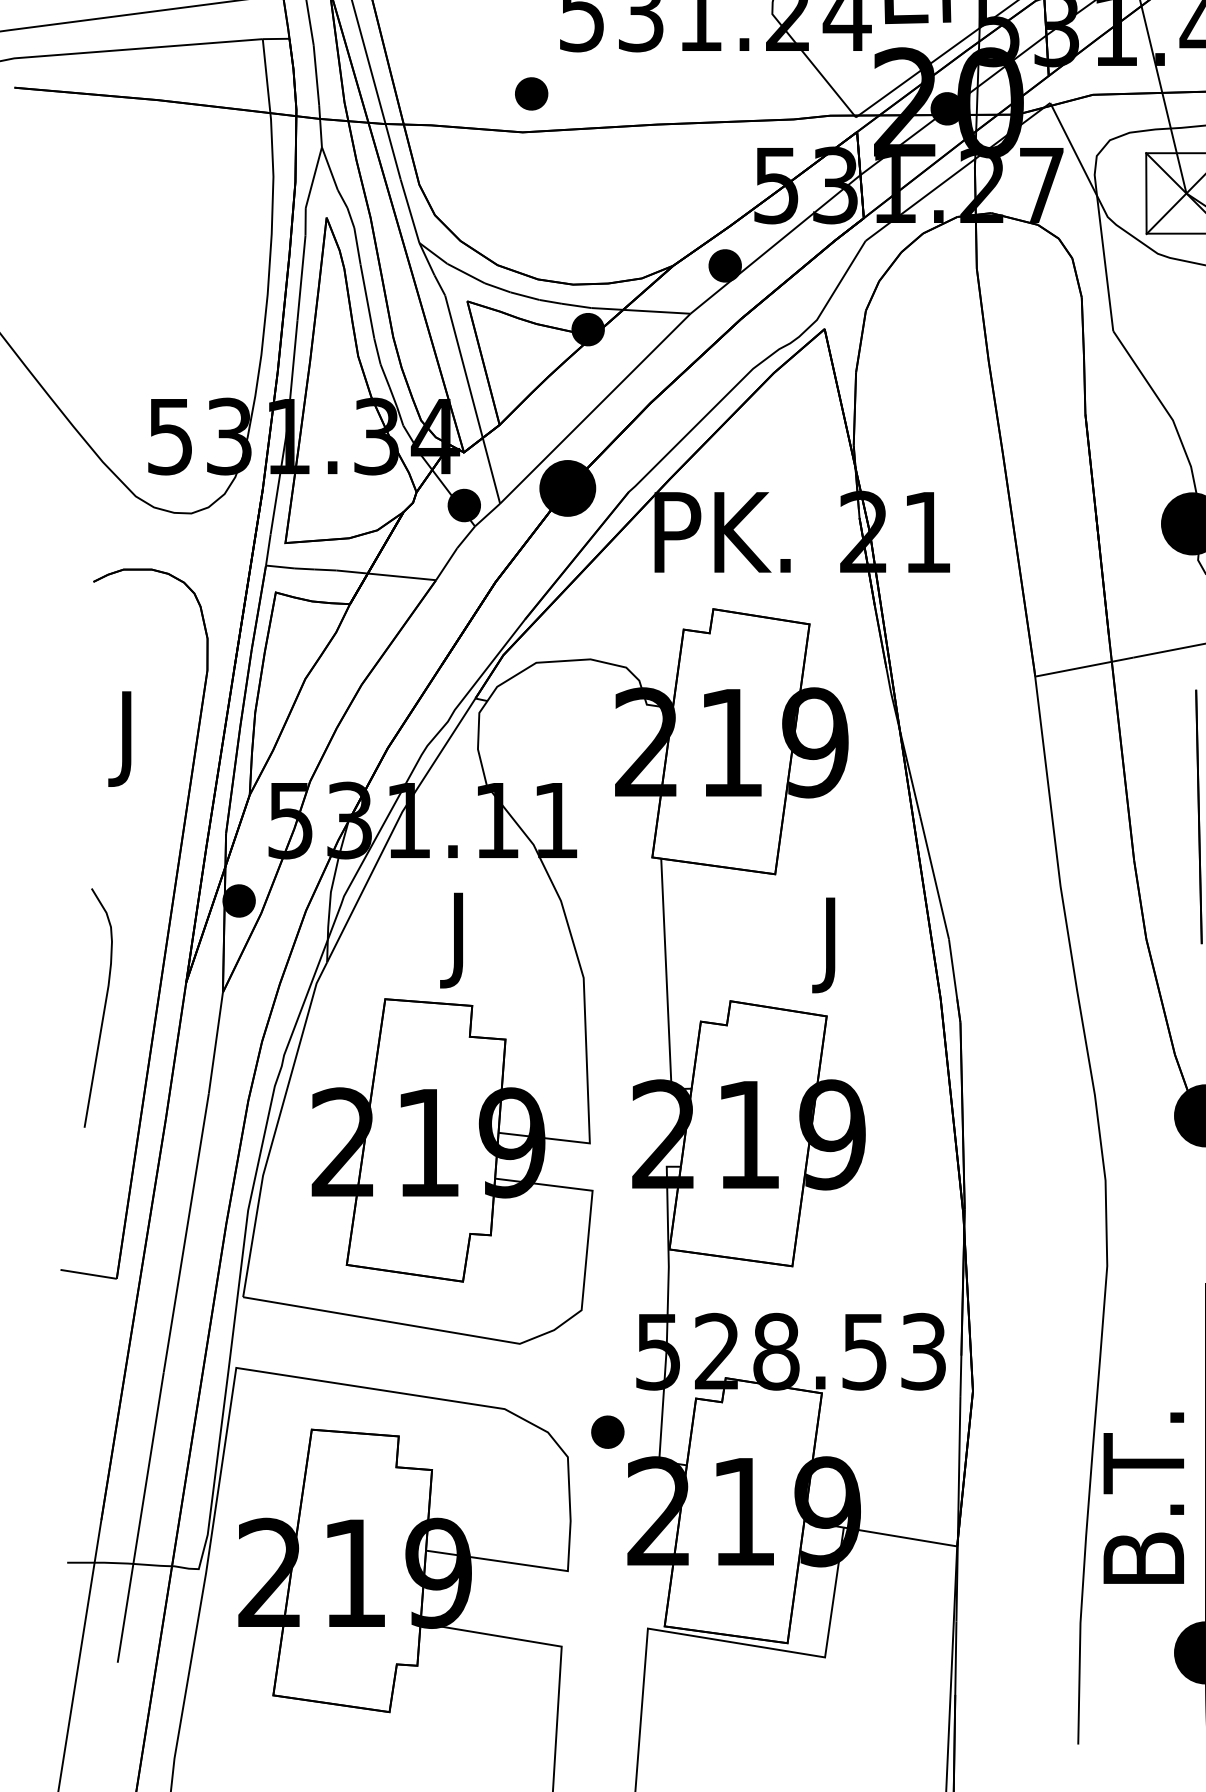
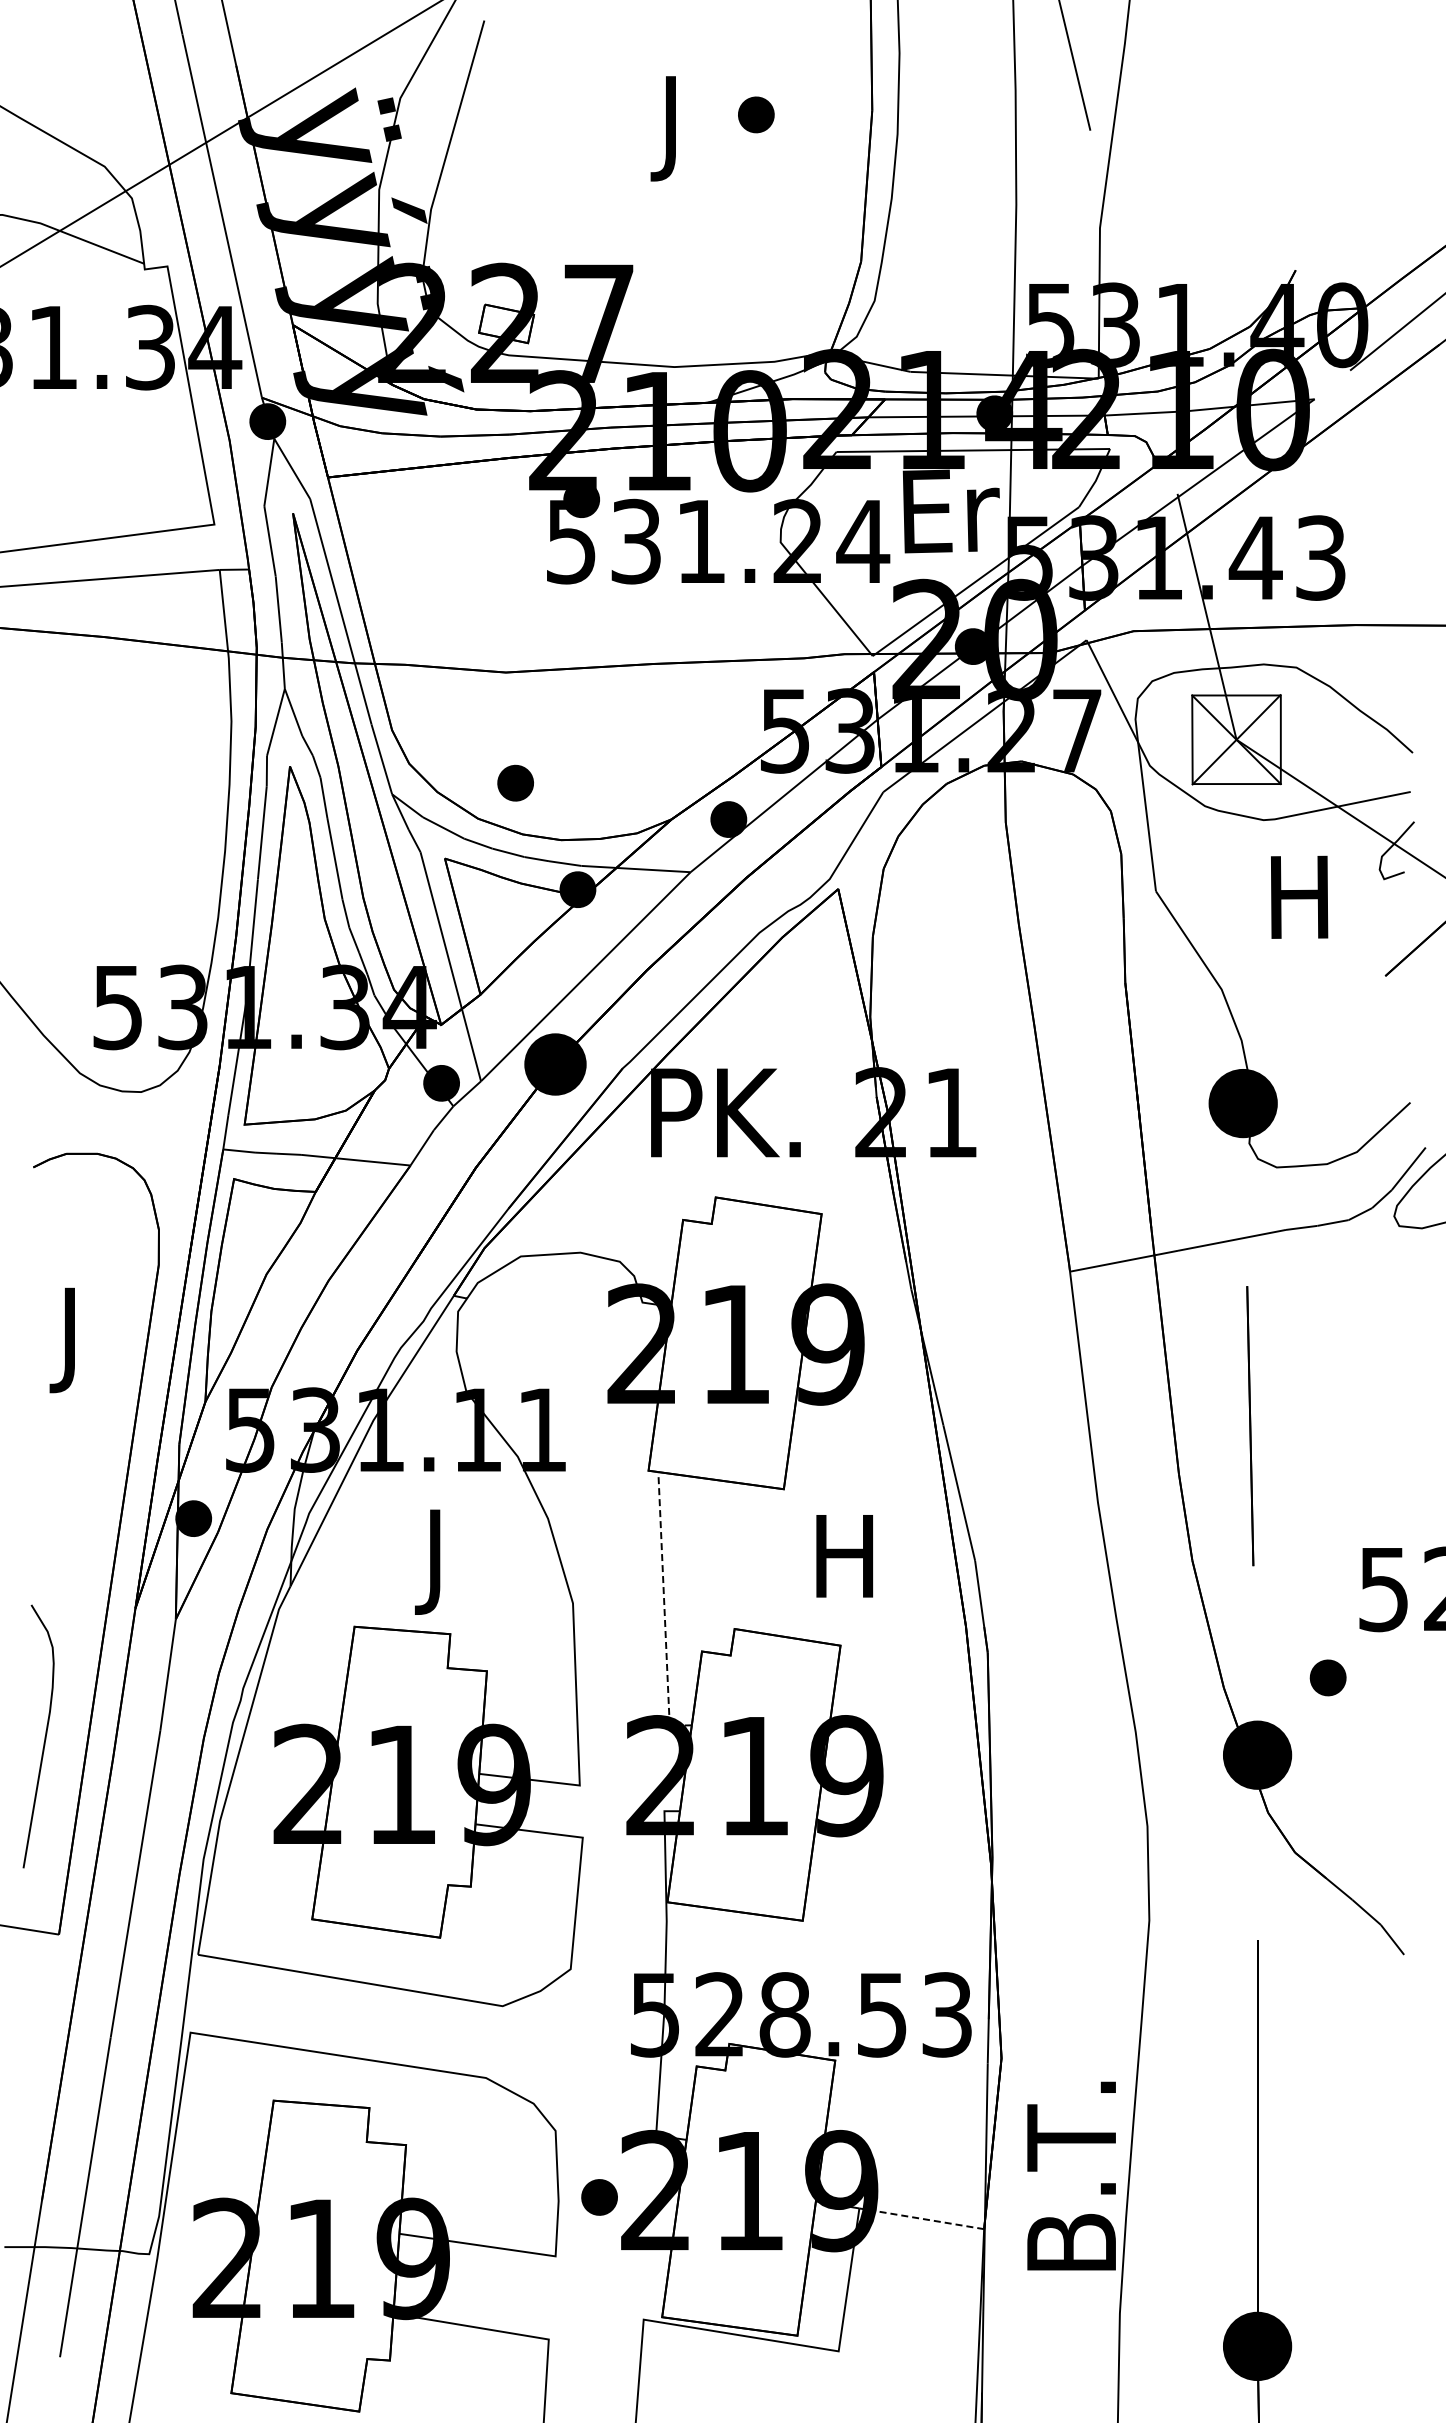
part: (531, 93) -> (515, 782), moved
text: (830, 945) -> (844, 1567), J -> H
line: (666, 984) -> (664, 1610), solid -> dashed
curve: (103, 1008) -> (44, 1736), moved
part: (607, 1432) -> (599, 2197), moved
text: (1143, 1497) -> (1071, 2175), moved
line: (900, 1536) -> (921, 2218), solid -> dashed

